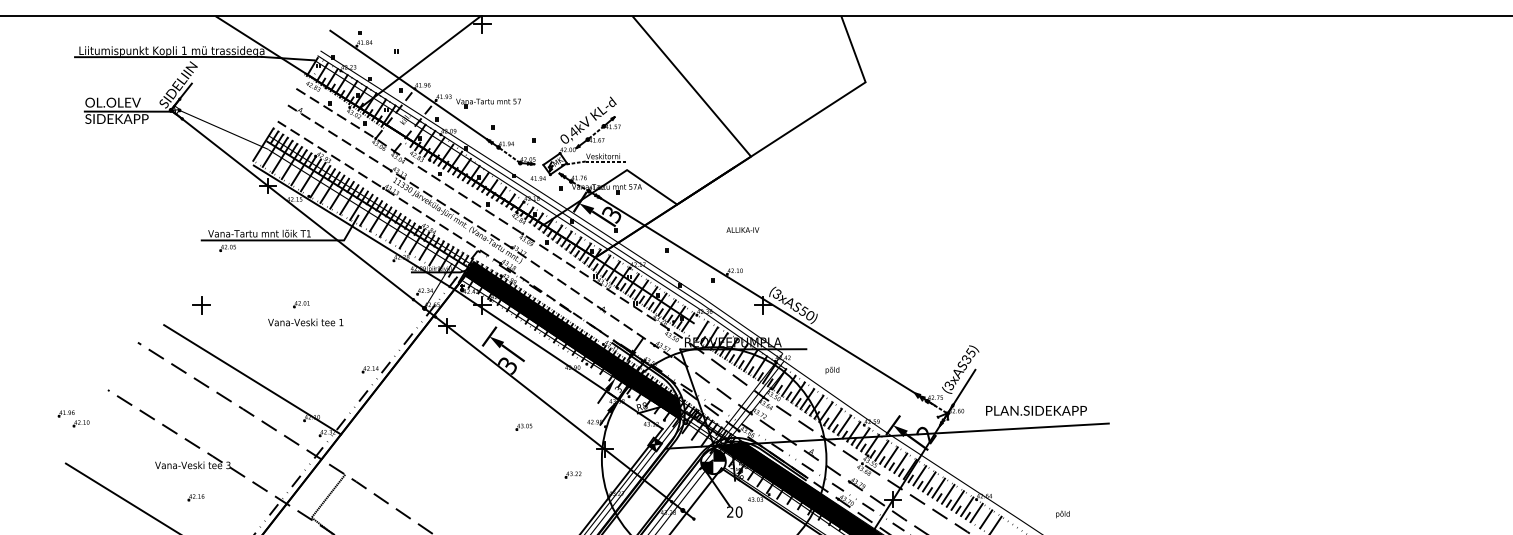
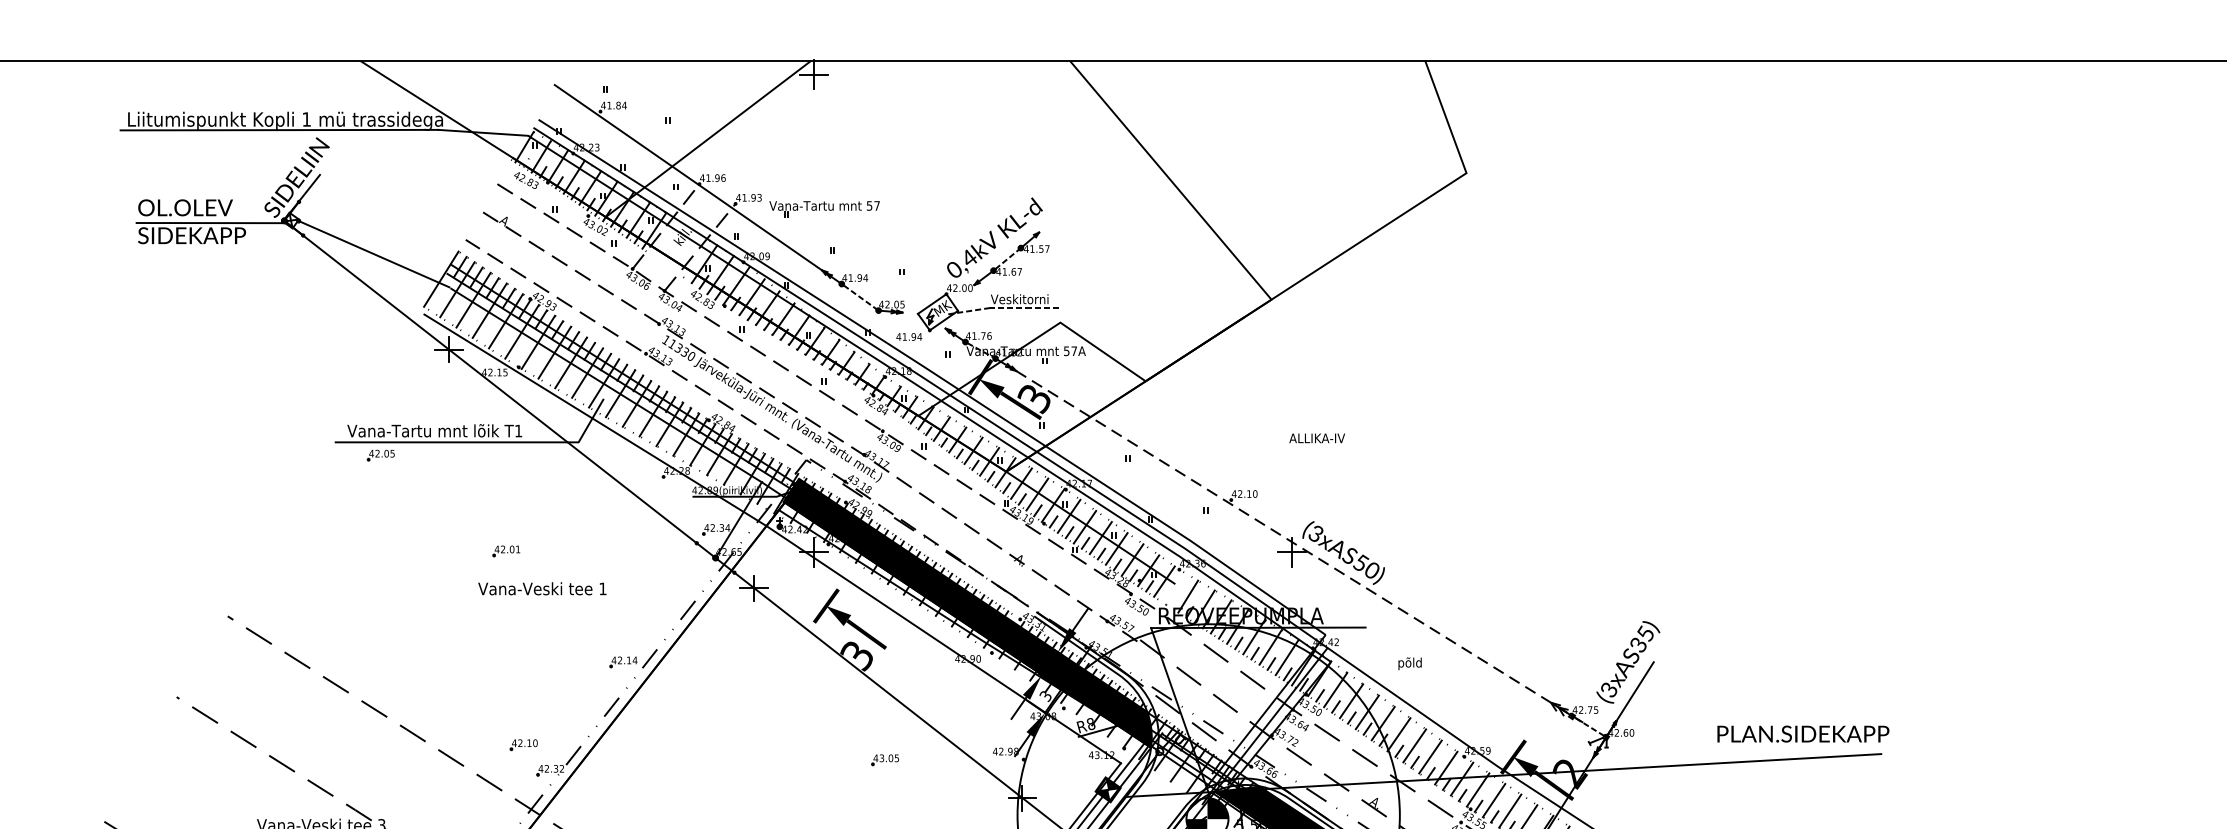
text: (742, 229) -> (1316, 437), moved
line: (768, 302) -> (1301, 548), solid -> dashed
part: (201, 305) -> (335, 553), removed
text: (305, 322) -> (541, 588), moved
line: (252, 379) -> (422, 679), removed
text: (1036, 410) -> (1803, 733), moved
part: (73, 418) -> (118, 745), removed

